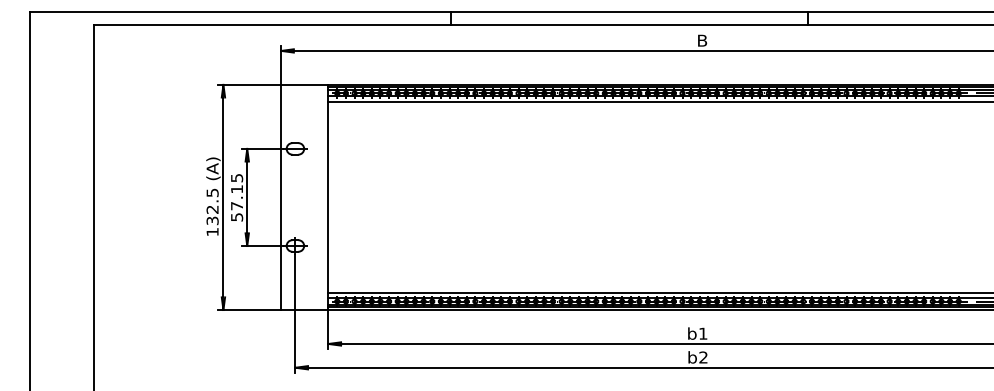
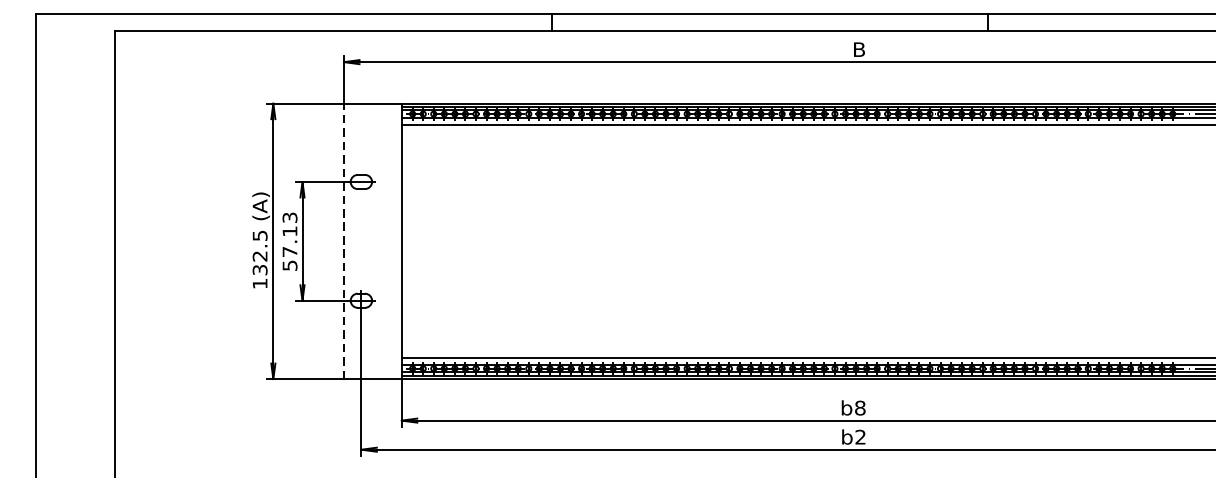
text: (236, 177) -> (289, 216), 57.15 -> 57.13
line: (281, 197) -> (344, 241), solid -> dashed
text: (703, 333) -> (860, 407), b1 -> b8

